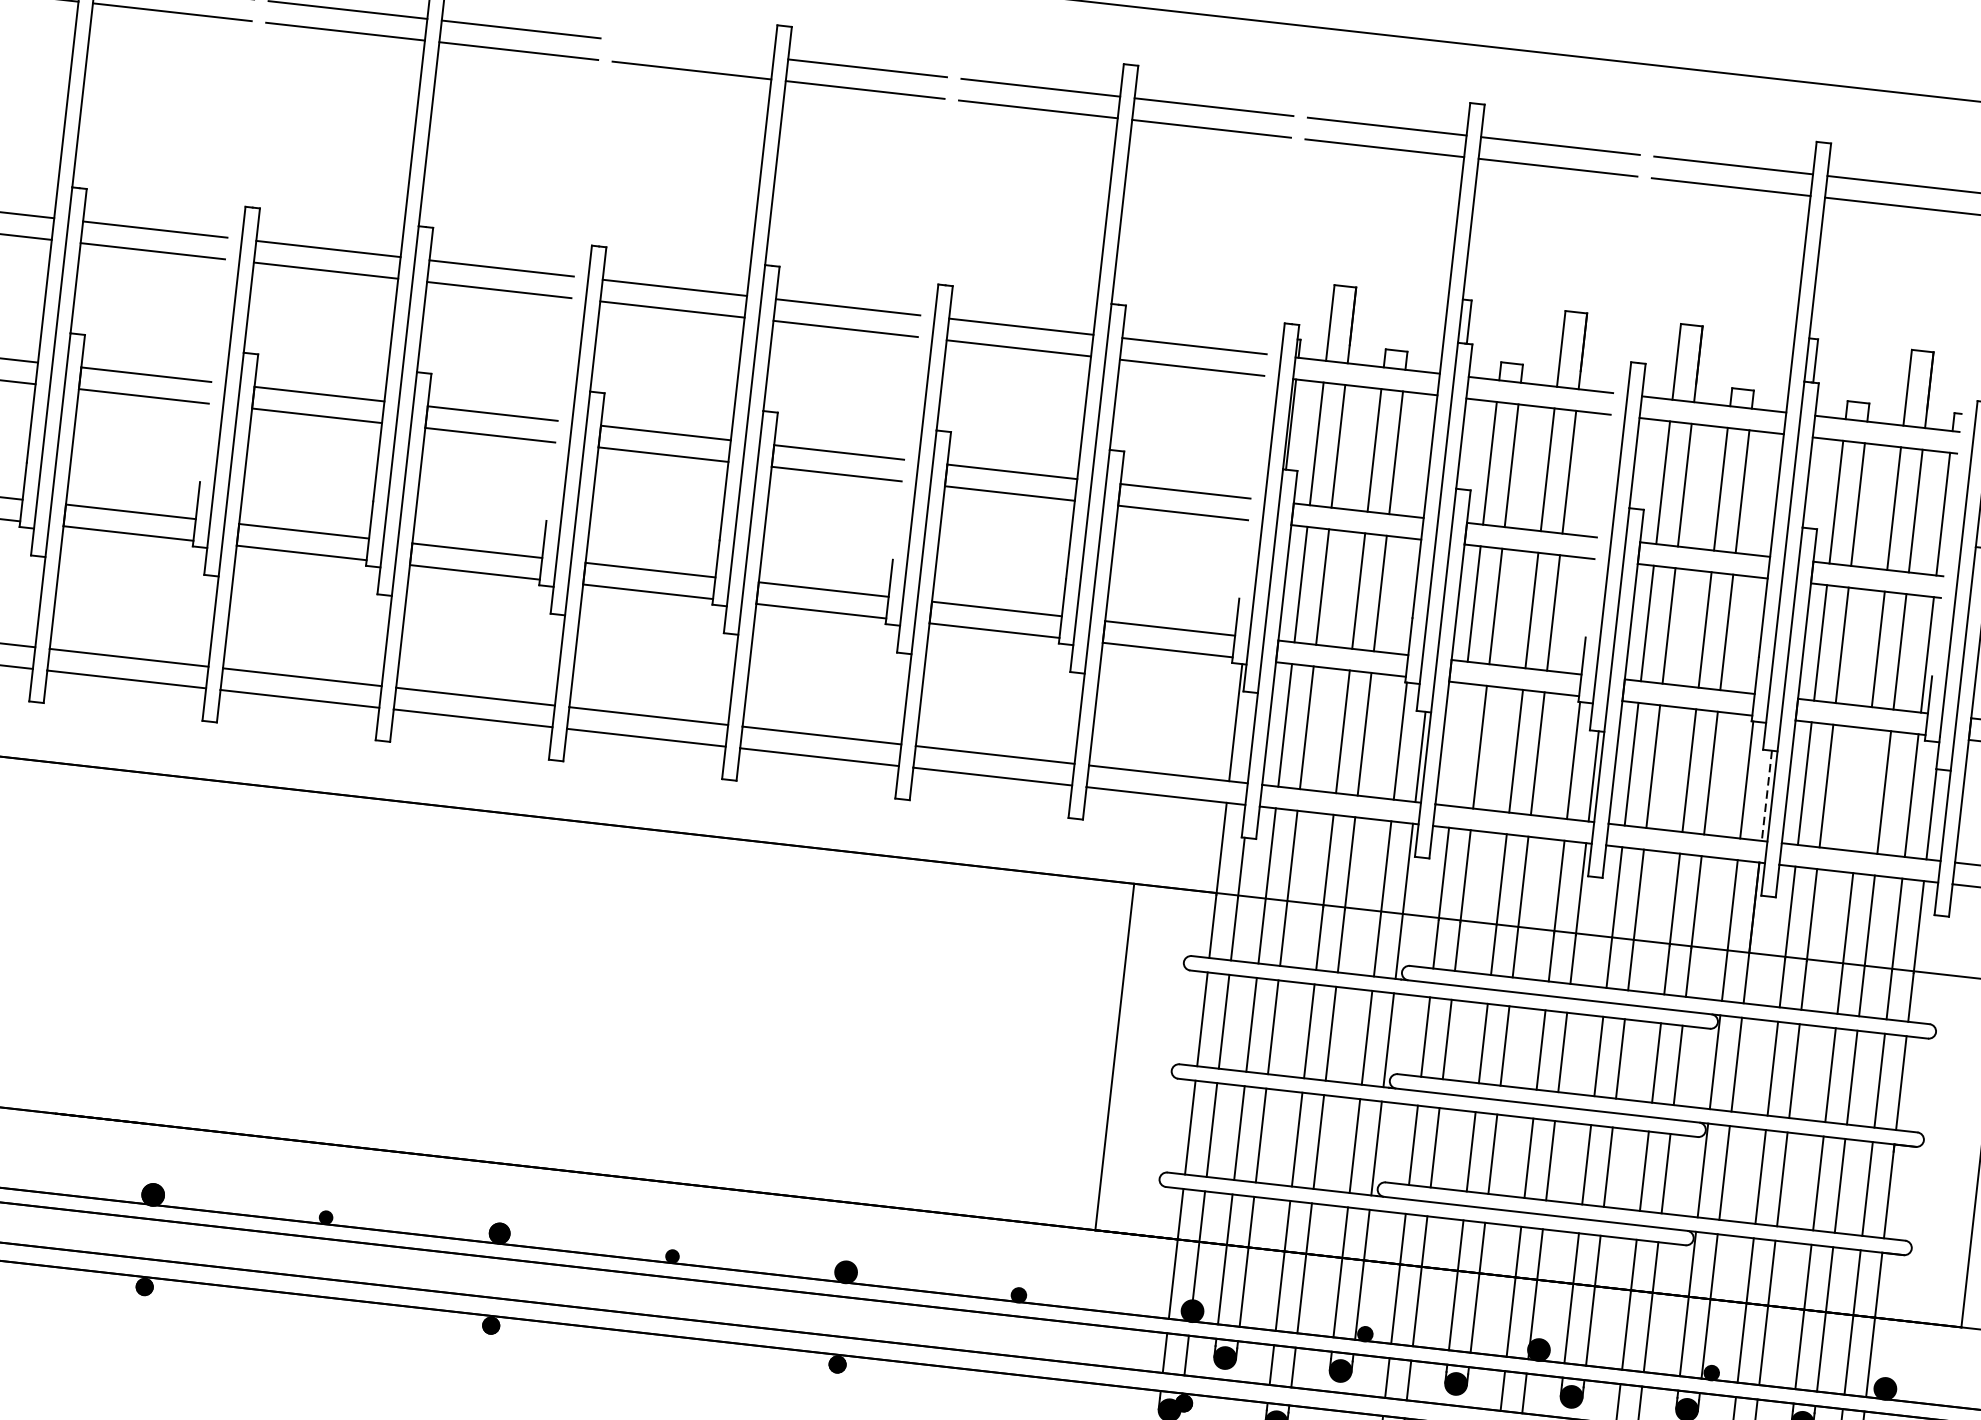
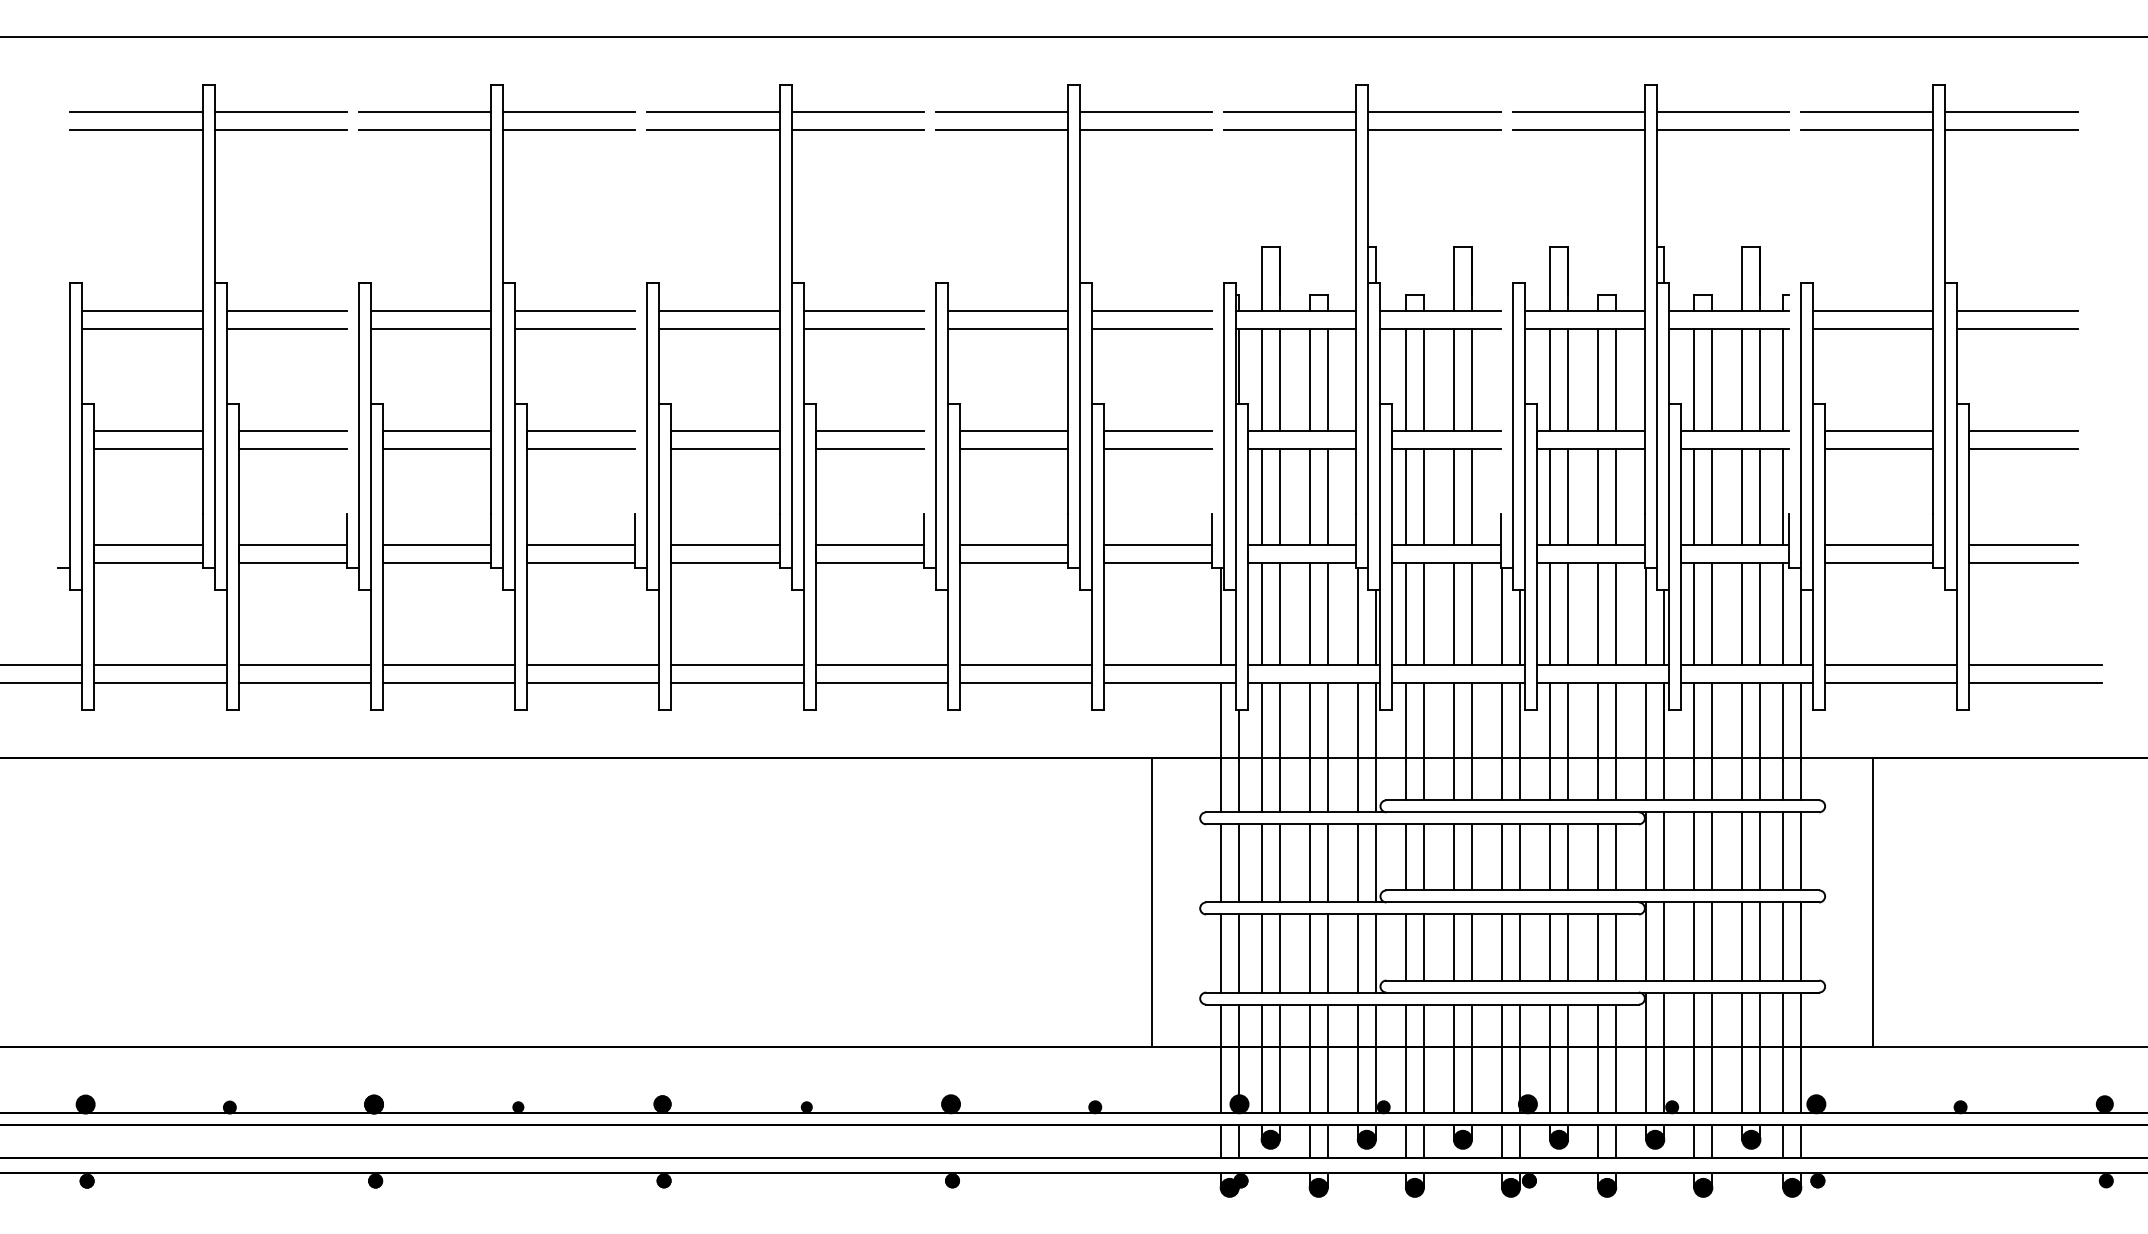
line: (694, 49) -> (713, 112), added
line: (1458, 744) -> (1405, 613), added
line: (1862, 789) -> (1742, 613), added
line: (1767, 795) -> (1664, 627), dashed -> solid

